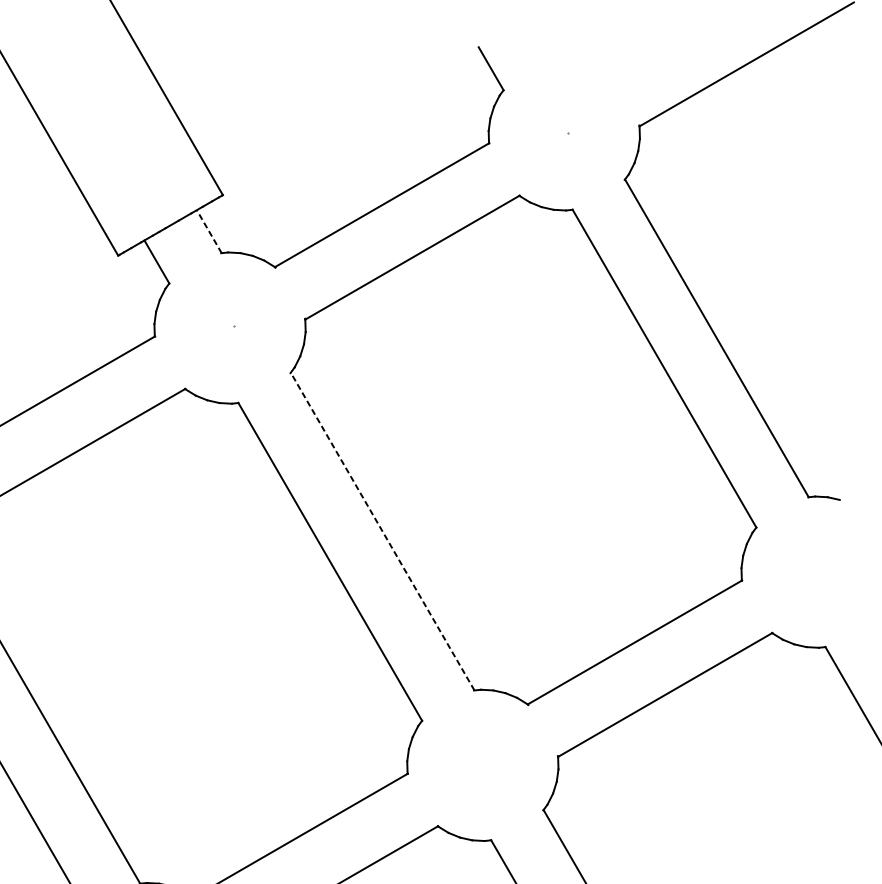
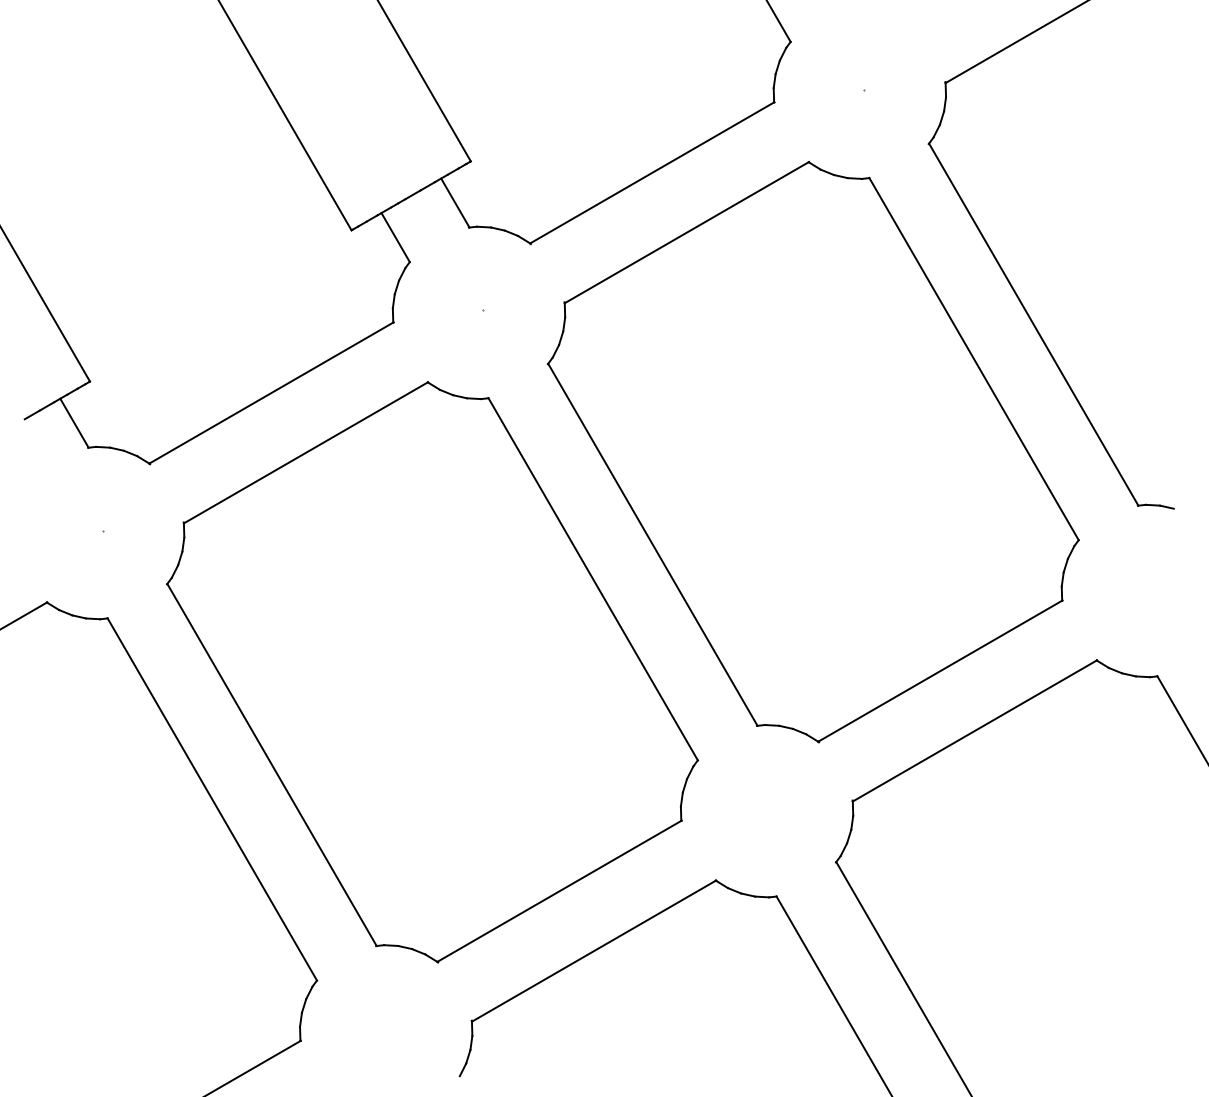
line: (209, 231) -> (455, 202), dashed -> solid
line: (382, 531) -> (652, 544), dashed -> solid

